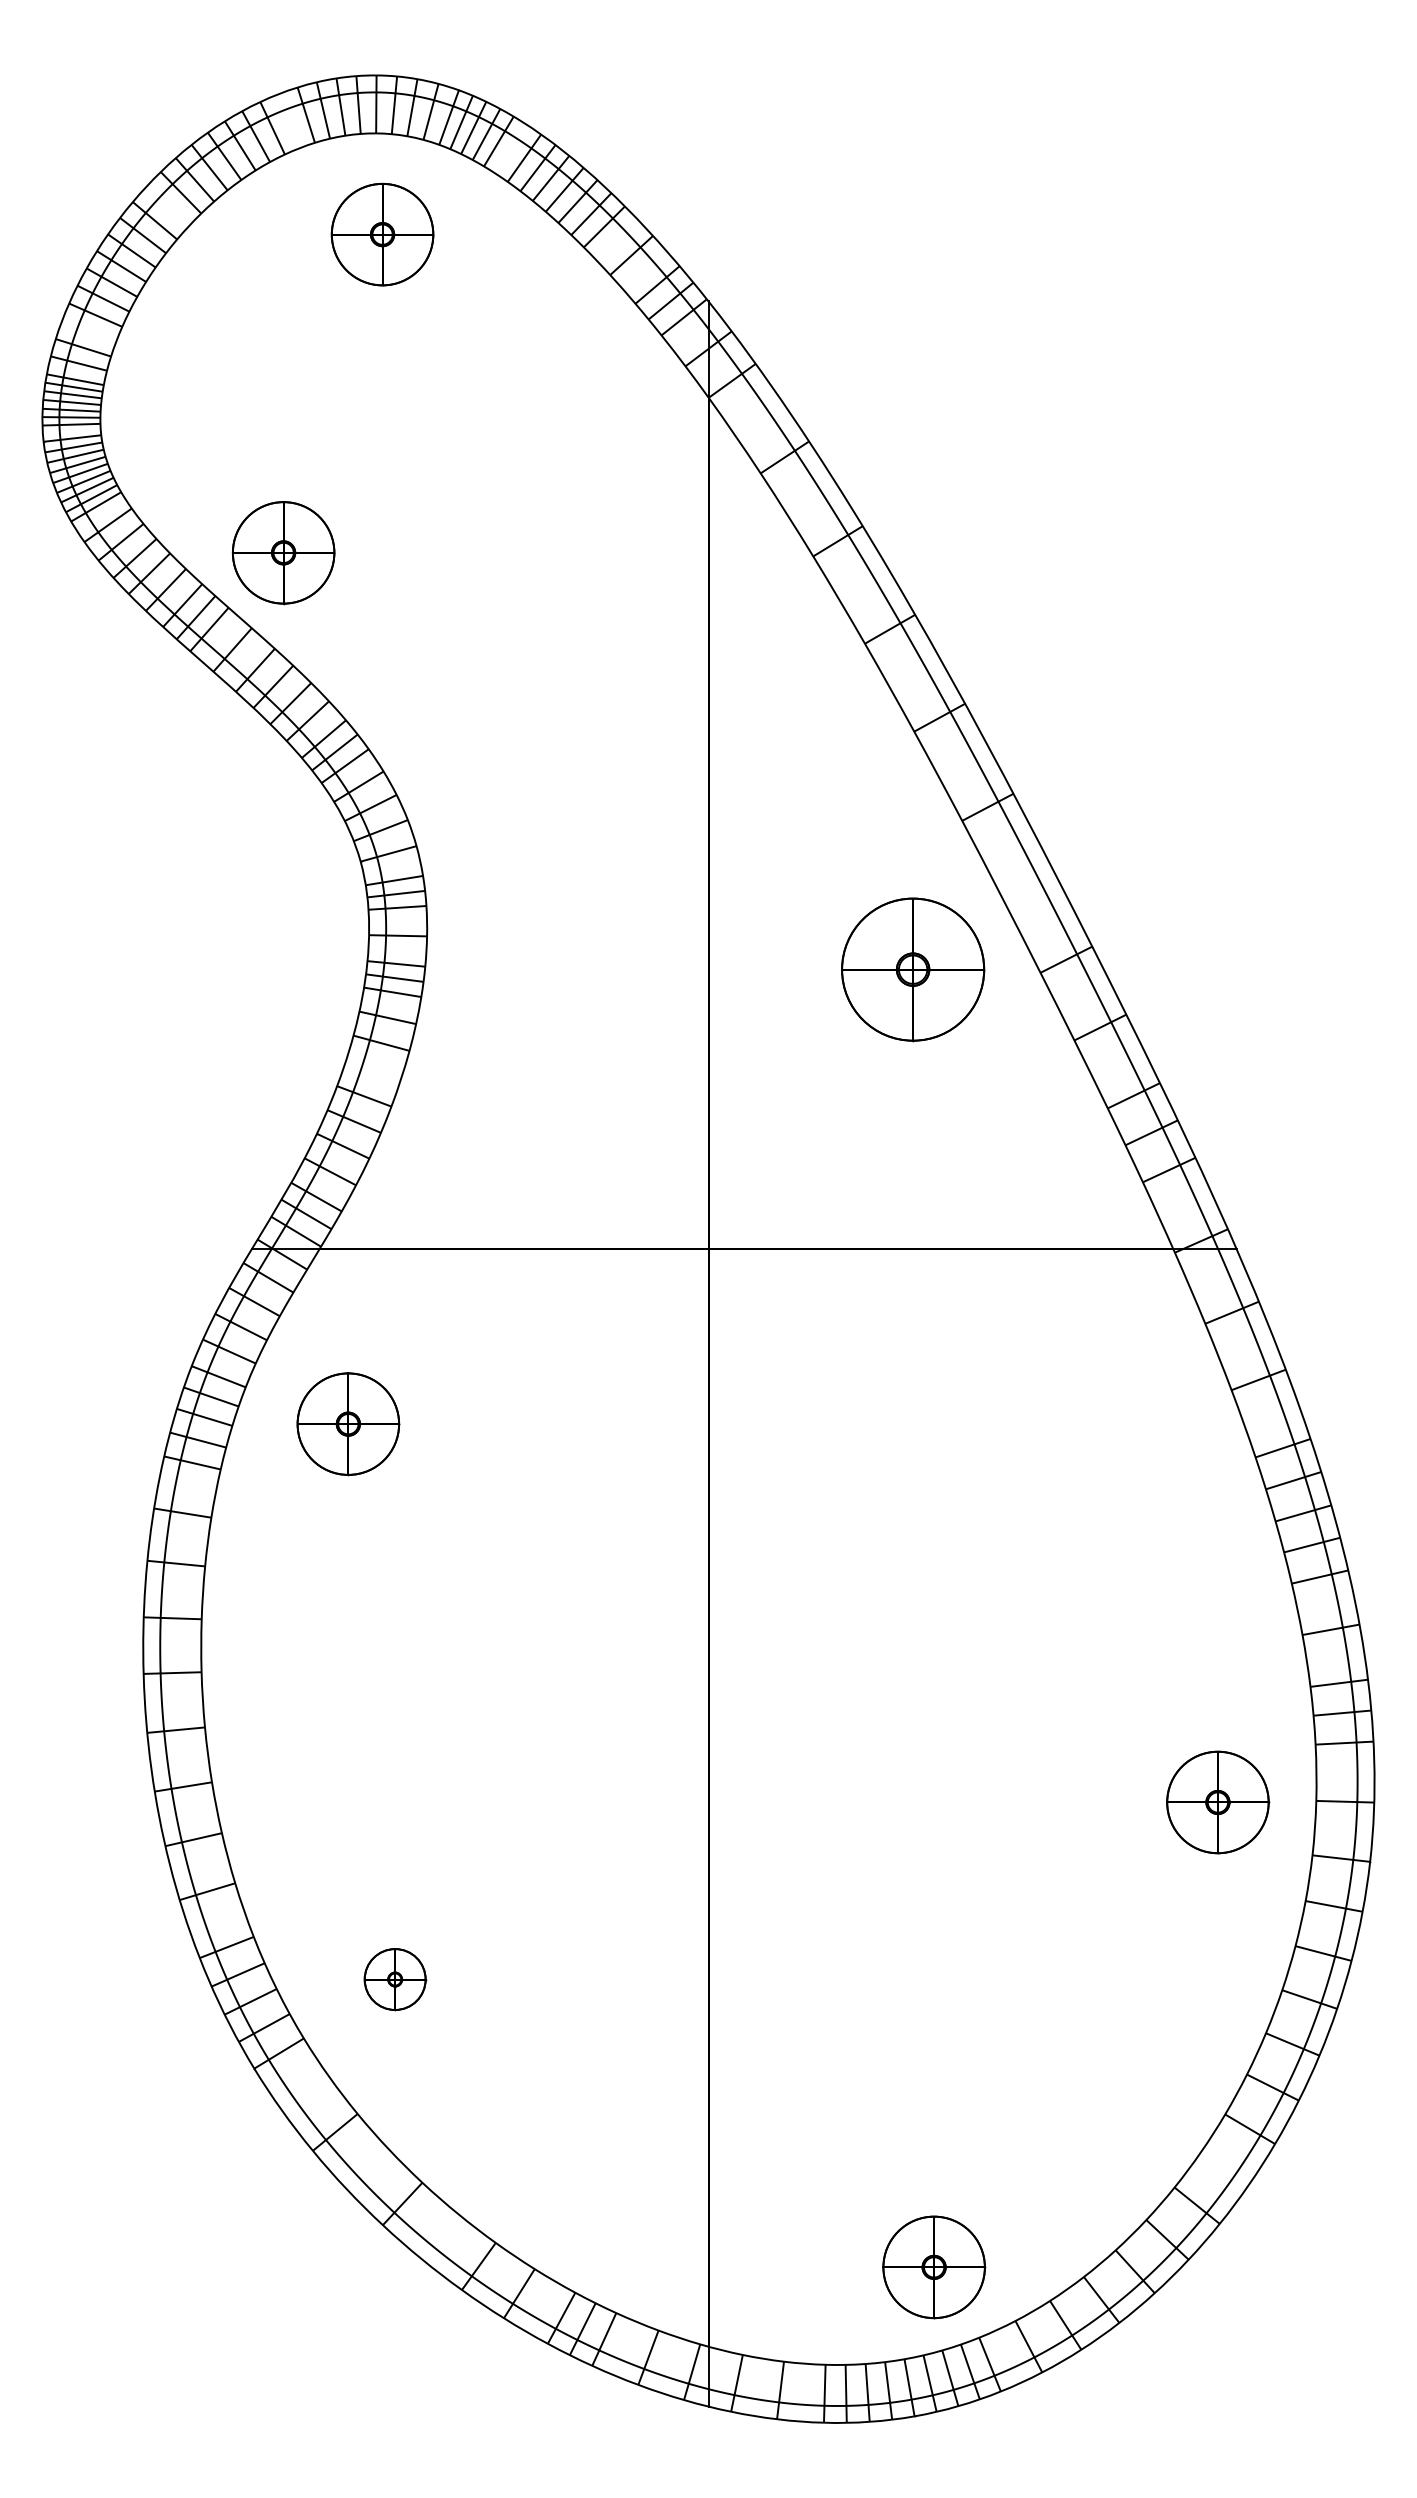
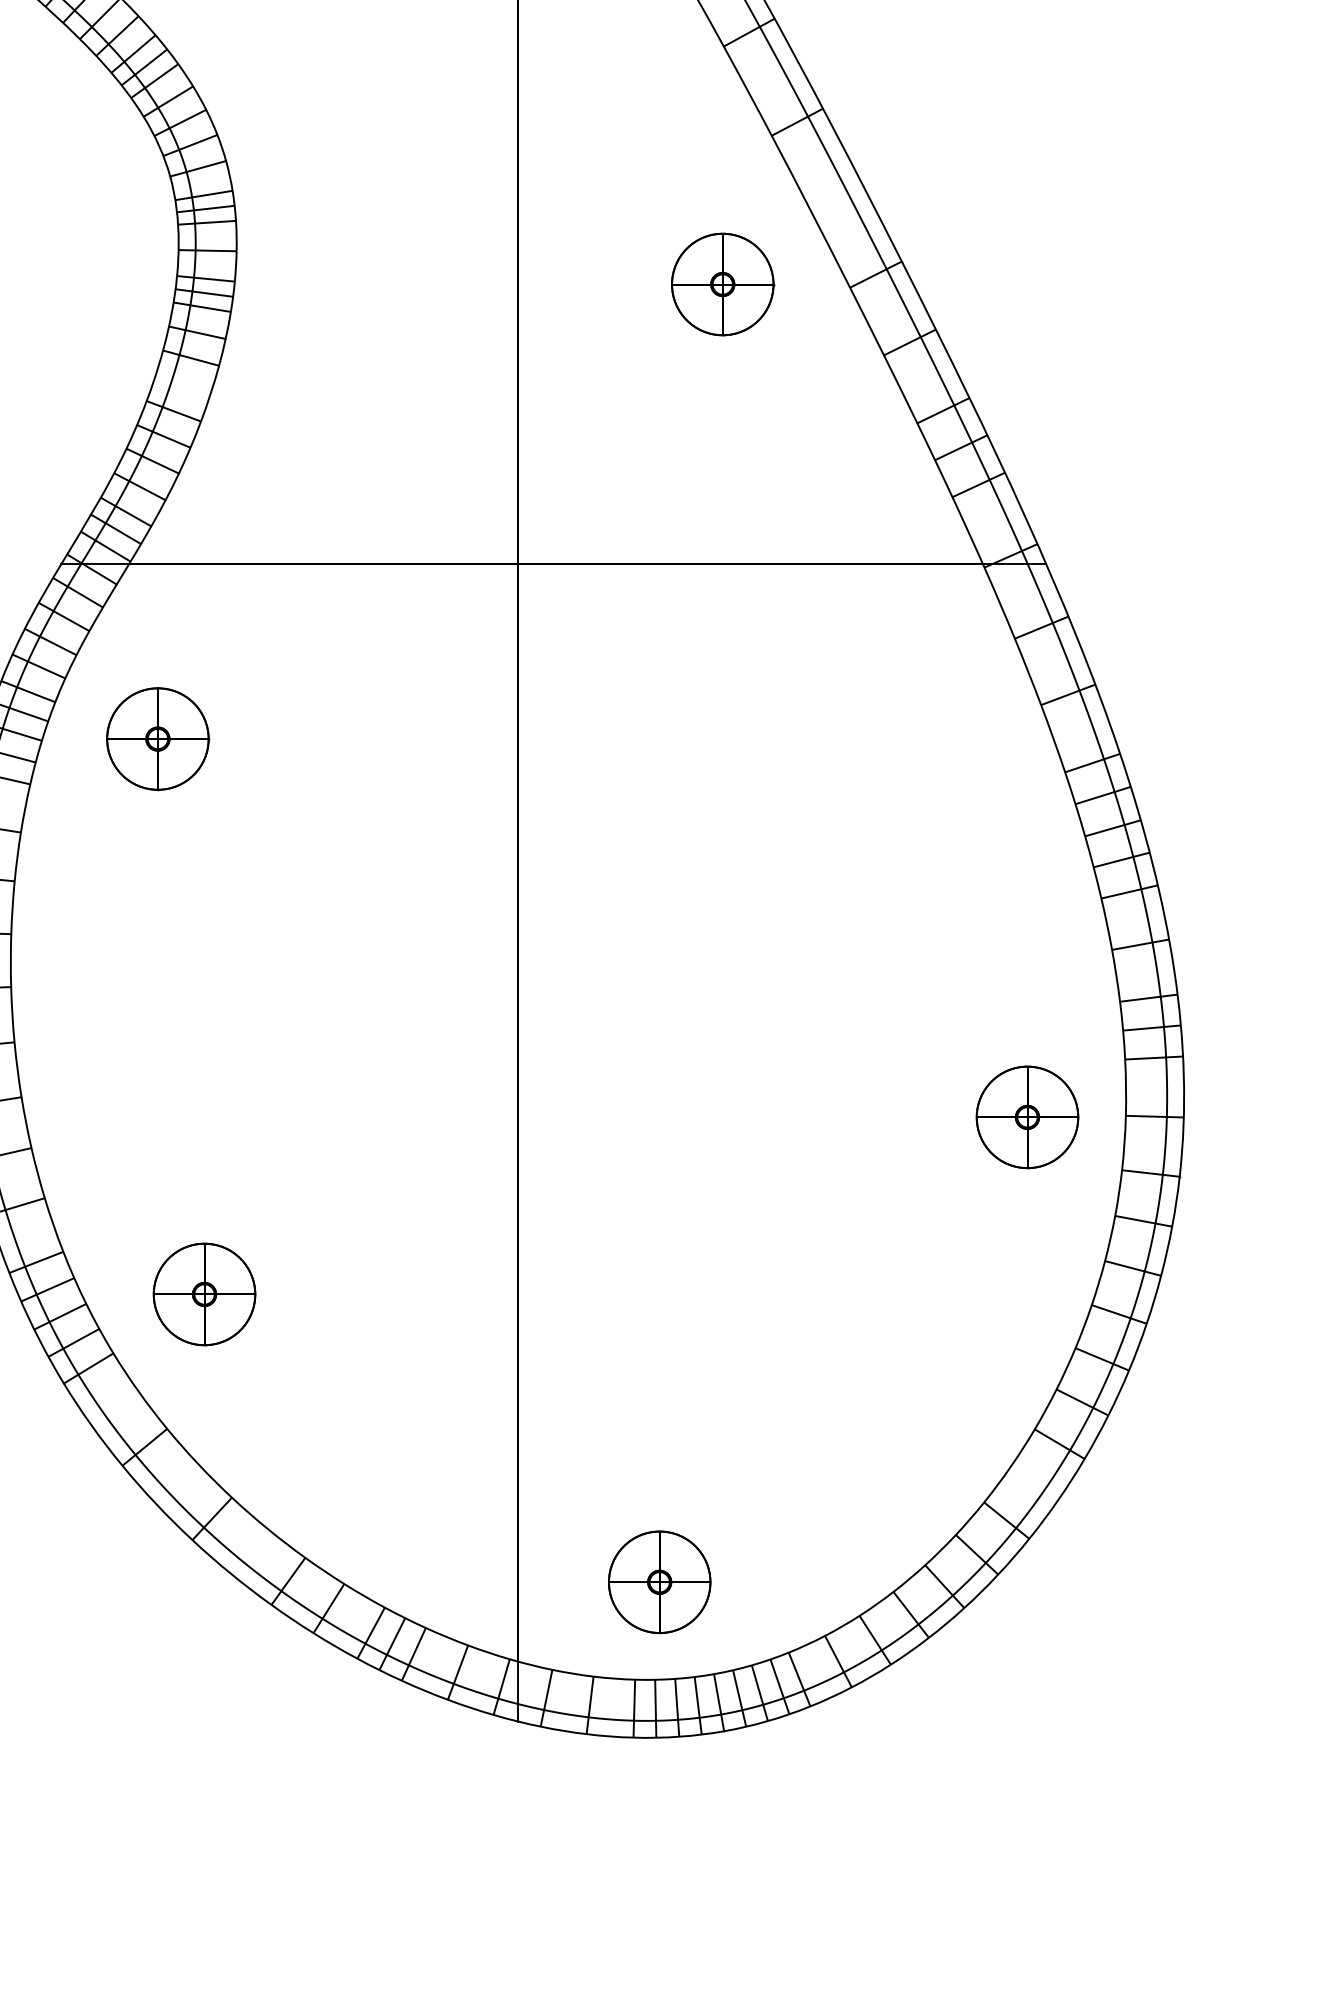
part: (913, 969) -> (723, 284), size x0.71
part: (395, 1979) -> (205, 1294), size x1.67
part: (934, 2267) -> (660, 1582), moved

